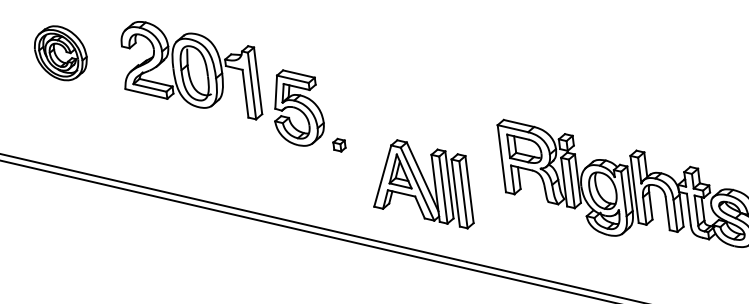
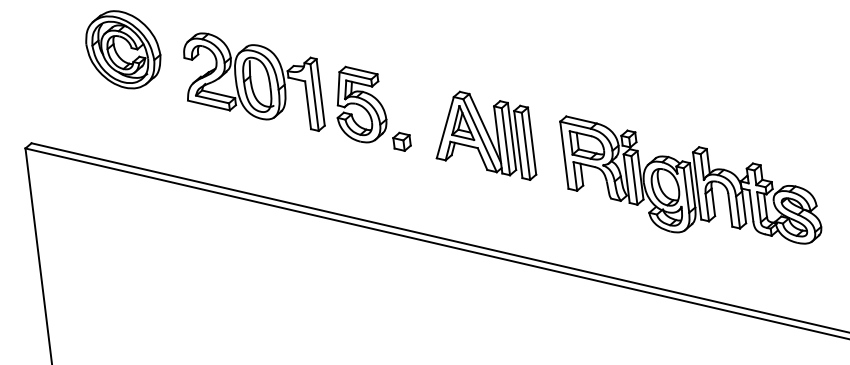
part: (60, 52) -> (123, 49), size x1.43
part: (191, 69) -> (254, 81), moved
part: (338, 144) -> (401, 141), size x1.43
part: (423, 183) -> (486, 135), moved

